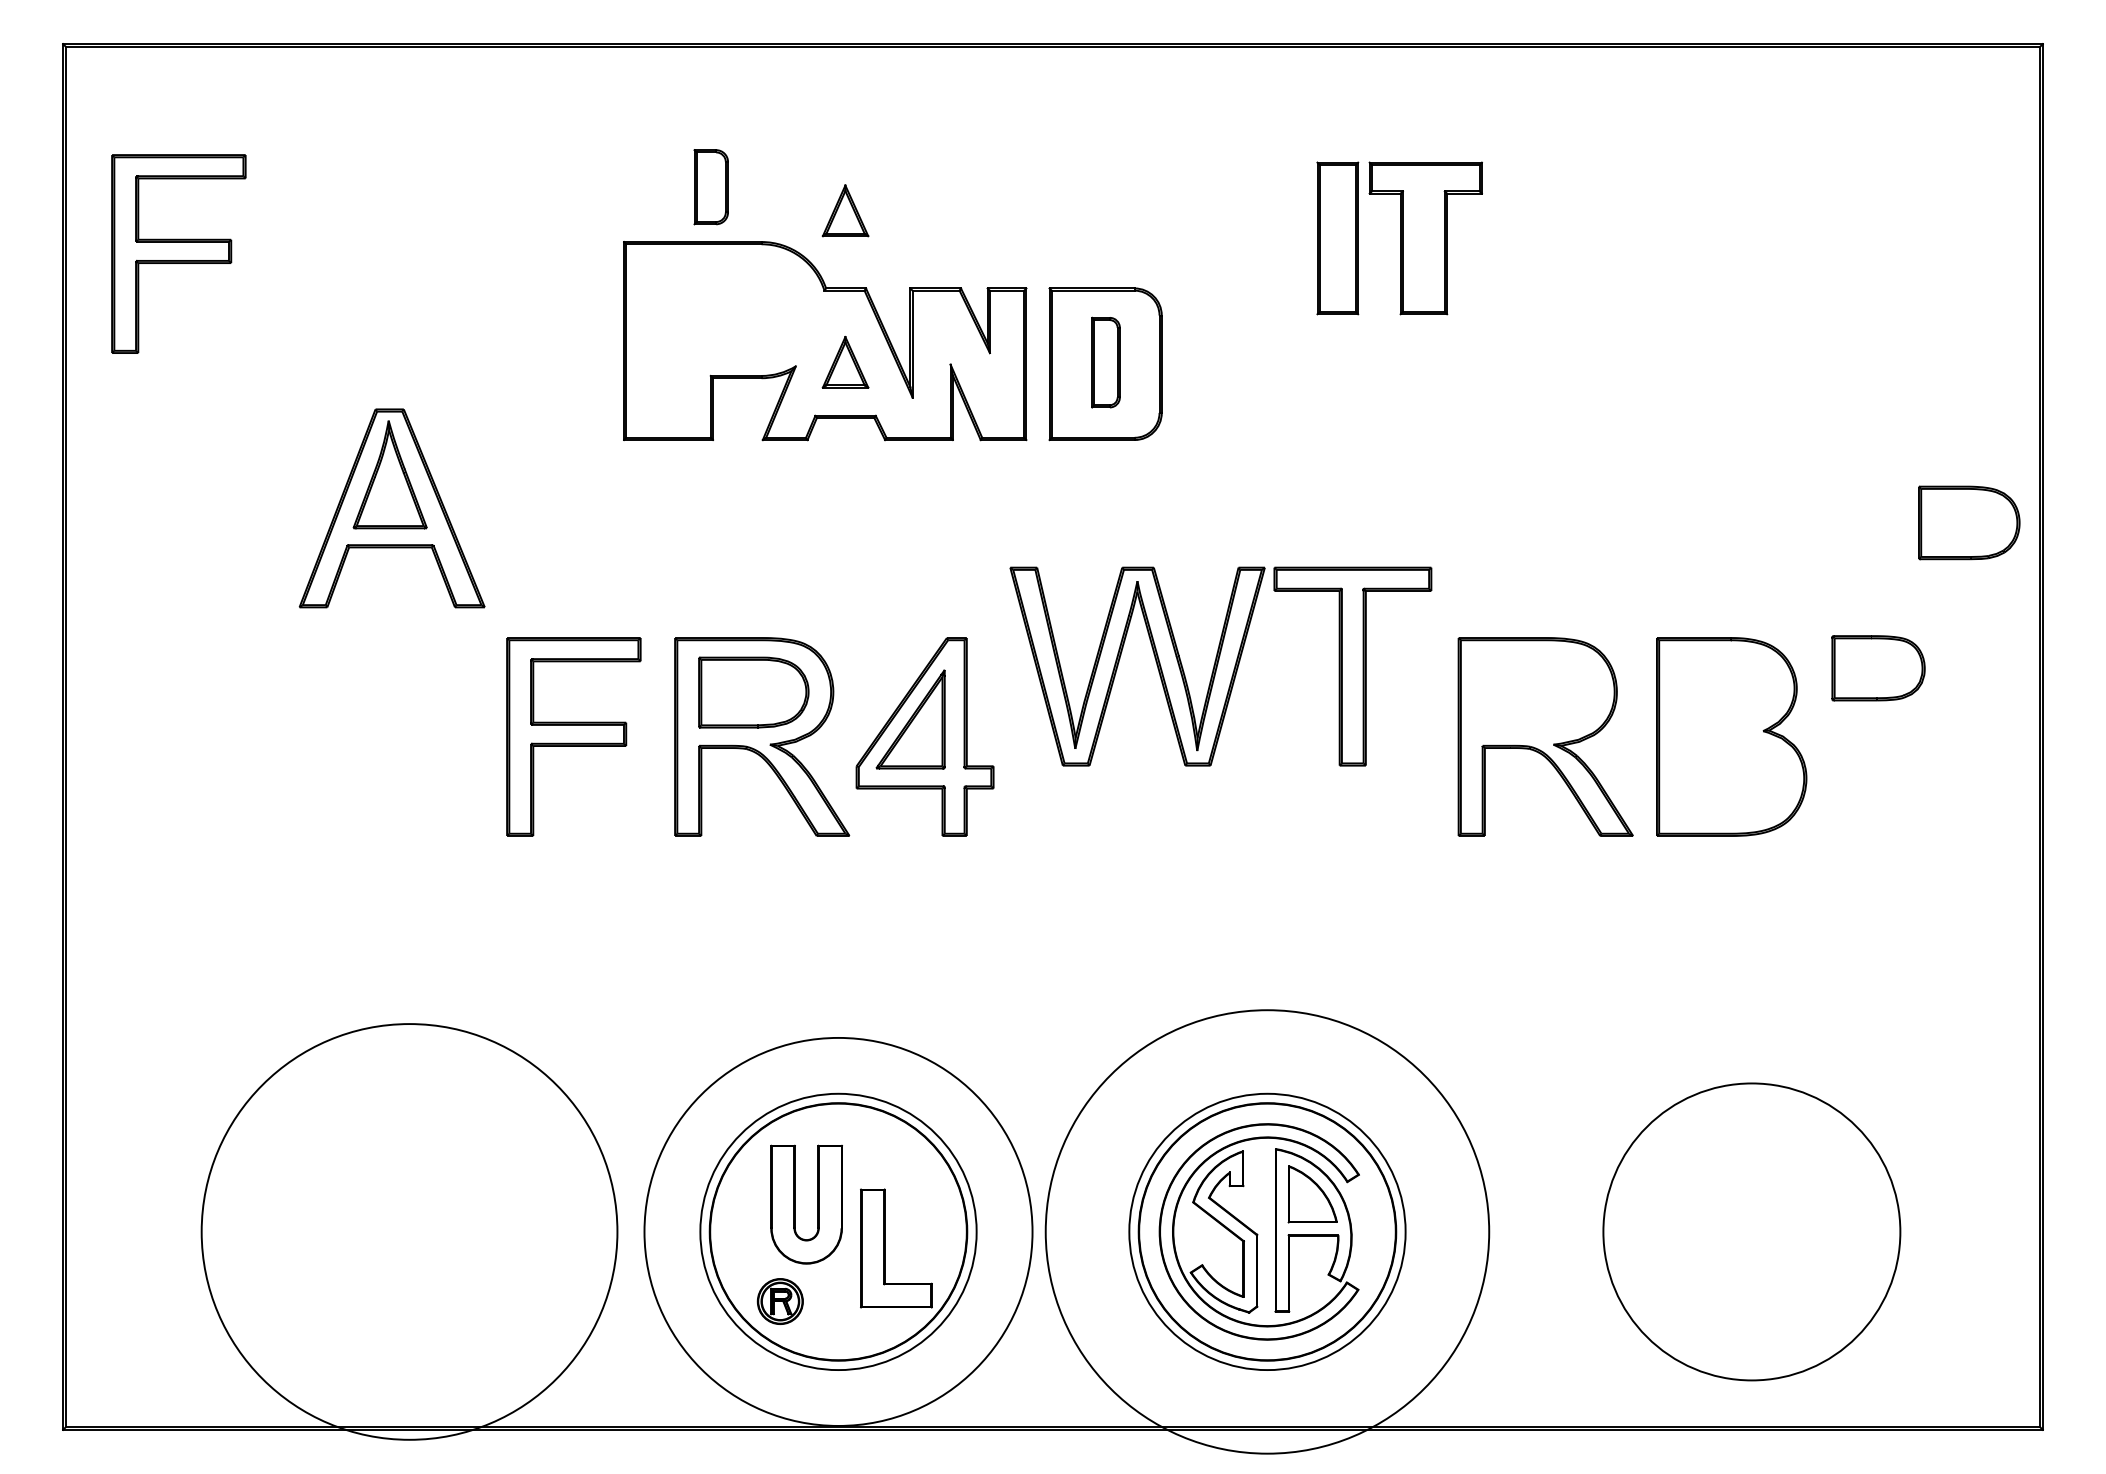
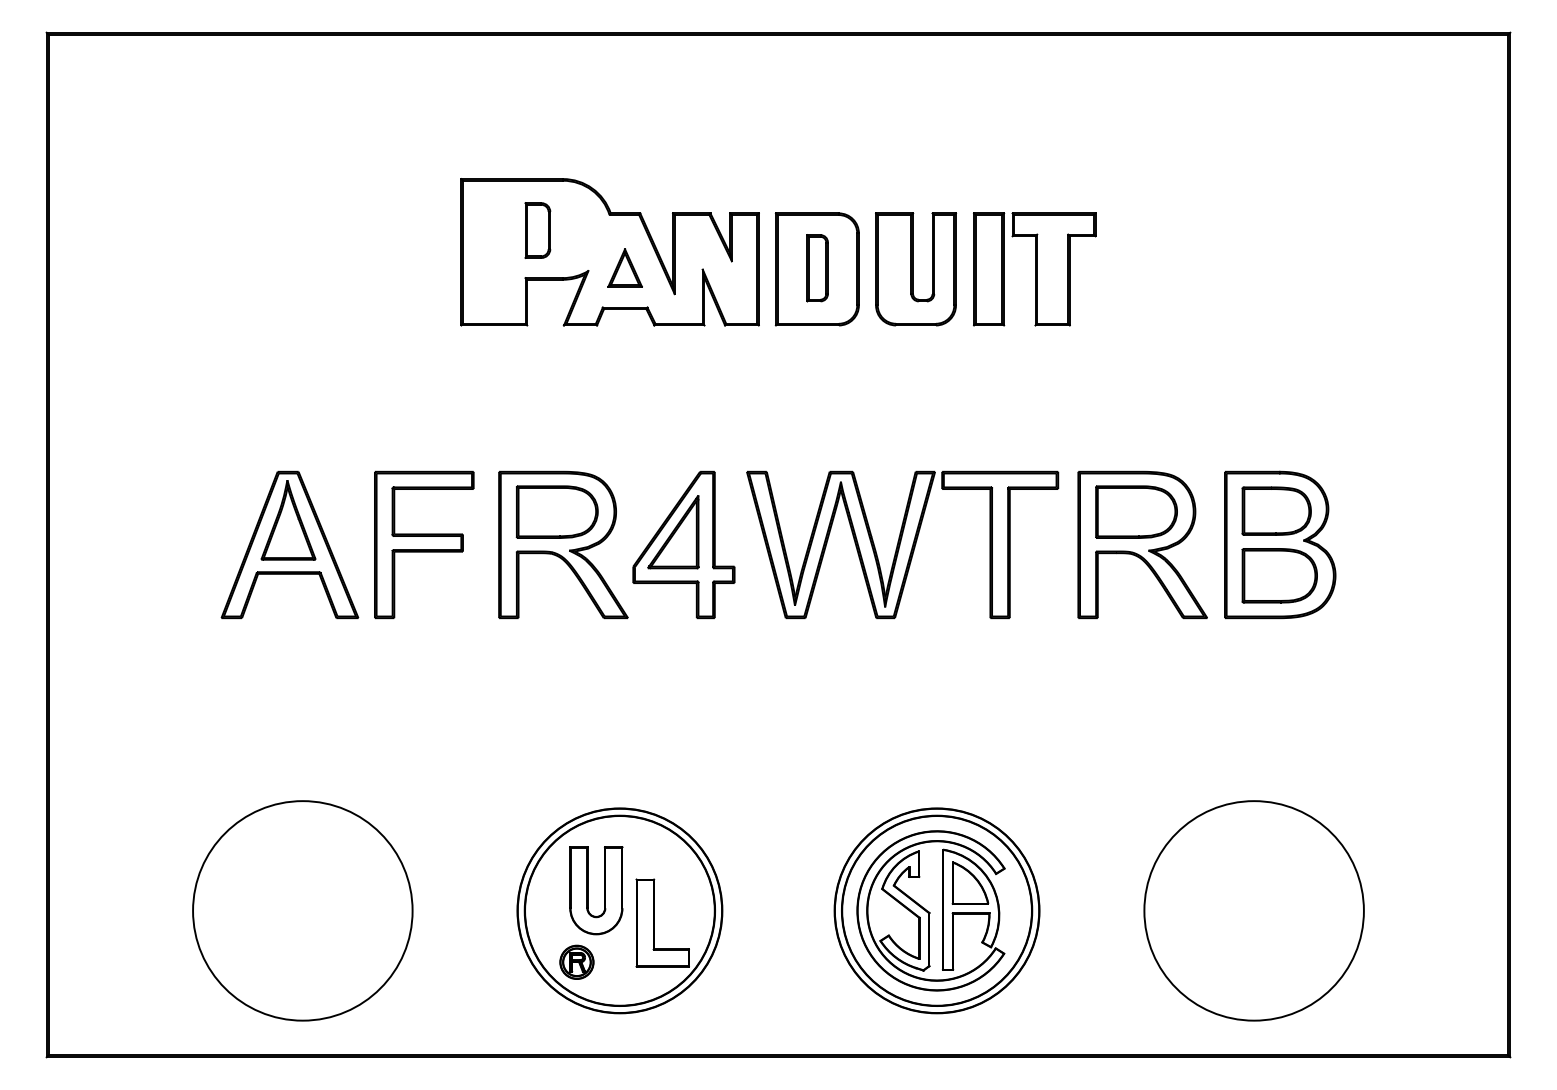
part: (710, 187) -> (537, 230), moved
part: (844, 210) -> (624, 155), removed
part: (1399, 238) -> (1034, 269), moved
part: (179, 253) -> (132, 187), removed
part: (1238, 364) -> (915, 269), added
part: (391, 507) -> (289, 544), moved
part: (1968, 522) -> (1279, 575), moved
part: (1220, 665) -> (902, 544), moved
part: (1878, 667) -> (1276, 510), moved
part: (1537, 691) -> (1136, 511), added
circle: (409, 1231) -> (302, 910), size x0.71
circle: (837, 1231) -> (619, 910), size x0.71
circle: (1266, 1231) -> (936, 910), size x0.62
circle: (1750, 1231) -> (1253, 910), moved

